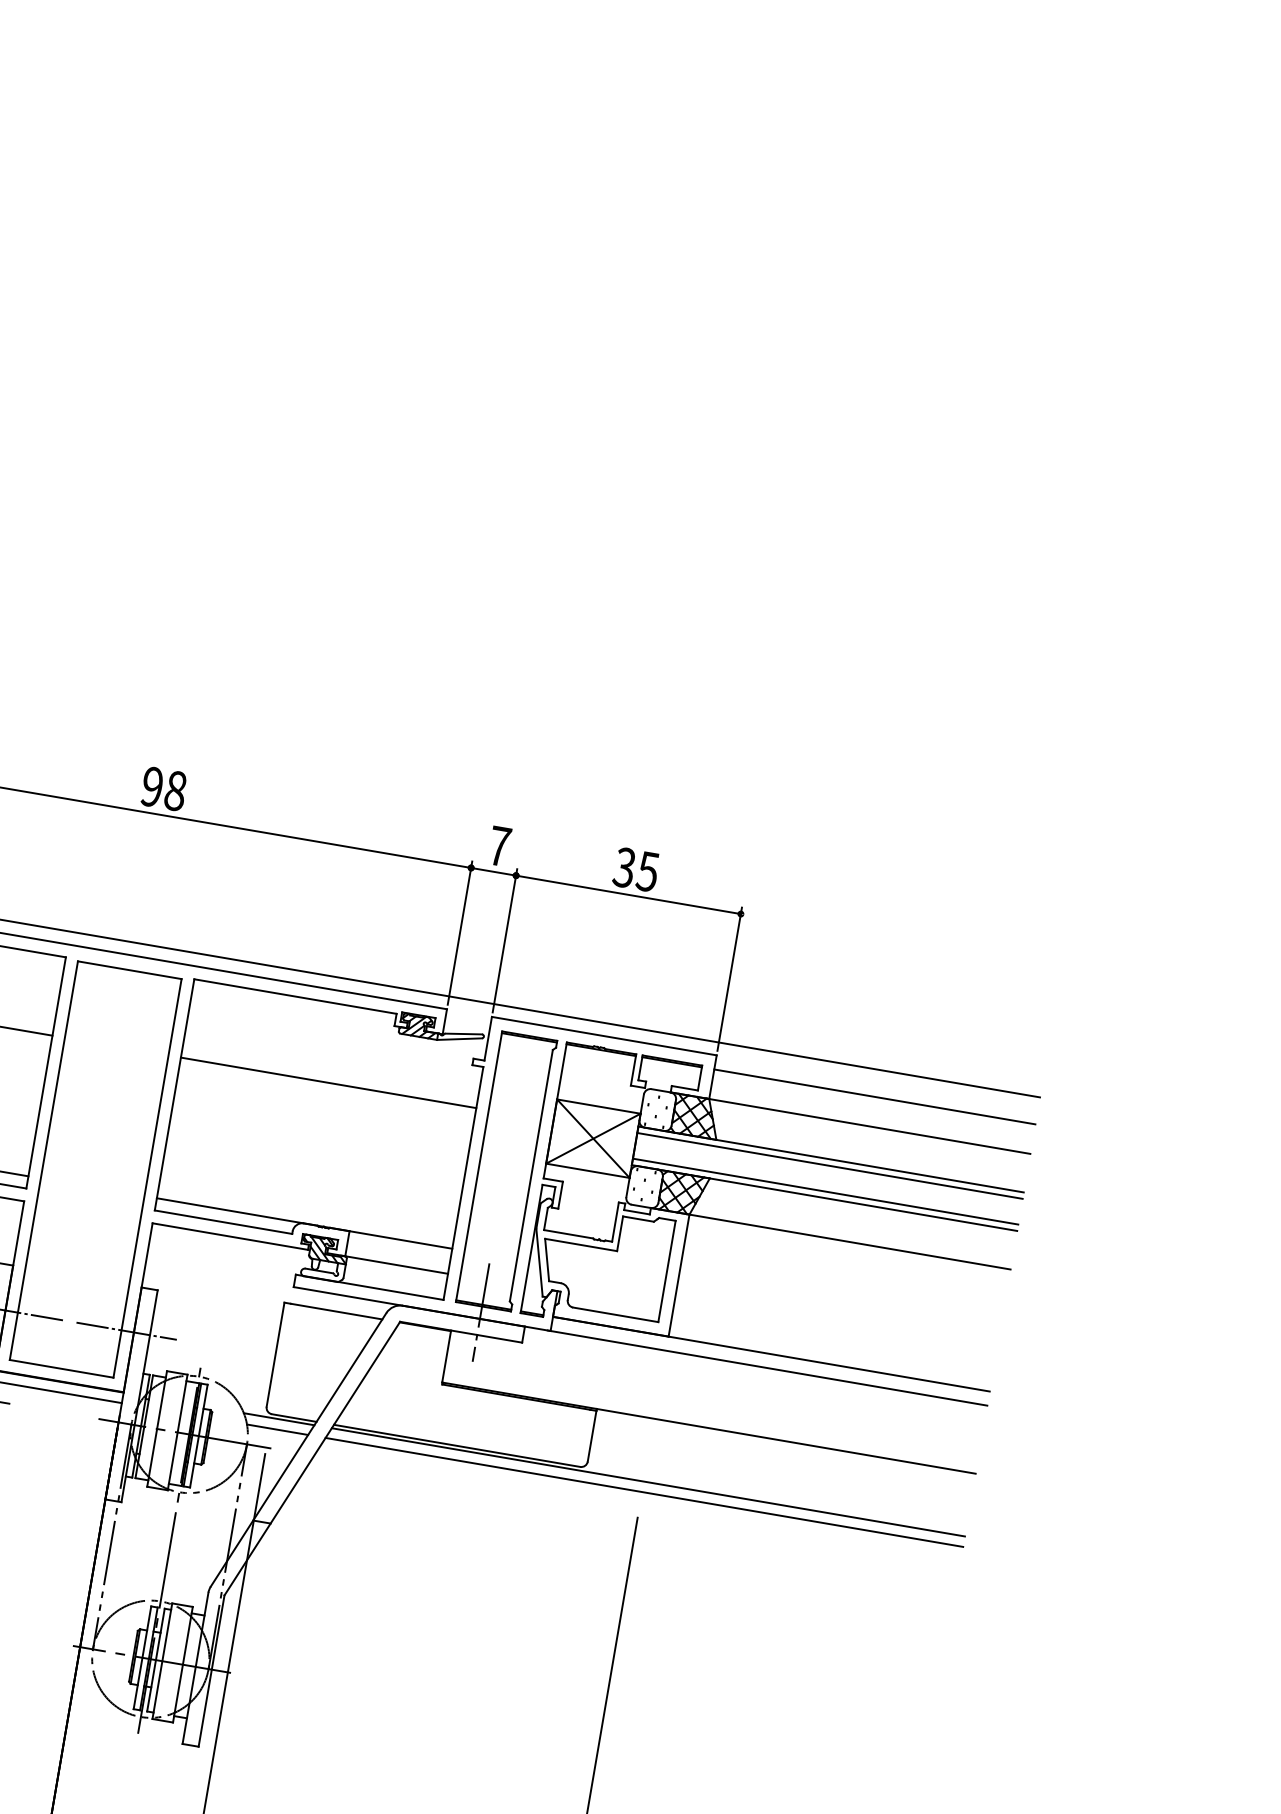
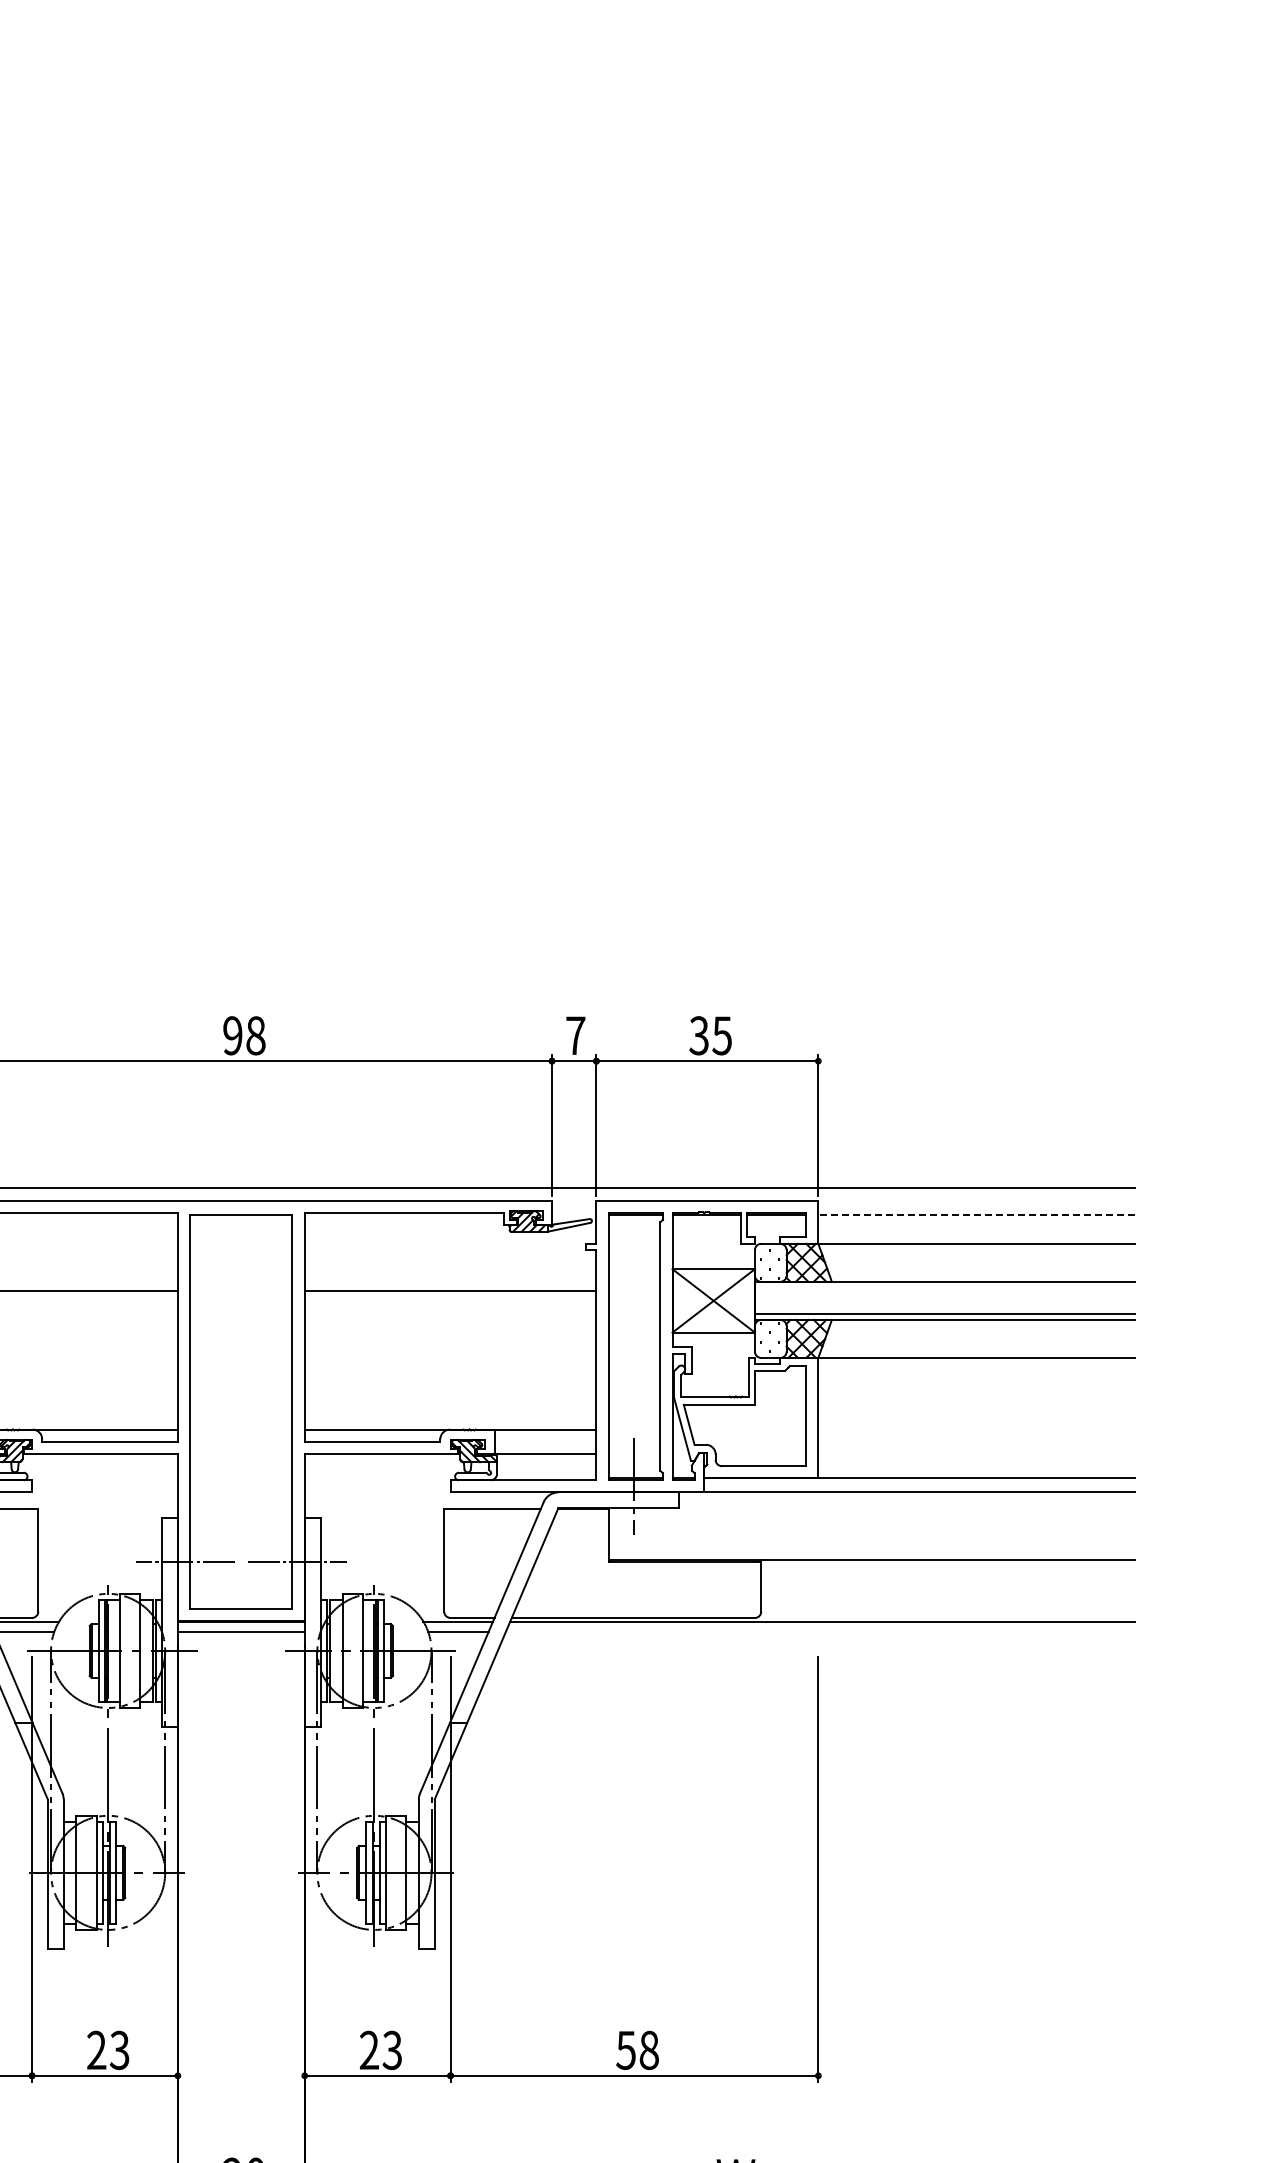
line: (874, 1096) -> (976, 1214), solid -> dashed
line: (829, 1166) -> (944, 1288), removed
line: (644, 1491) -> (820, 1631), removed

